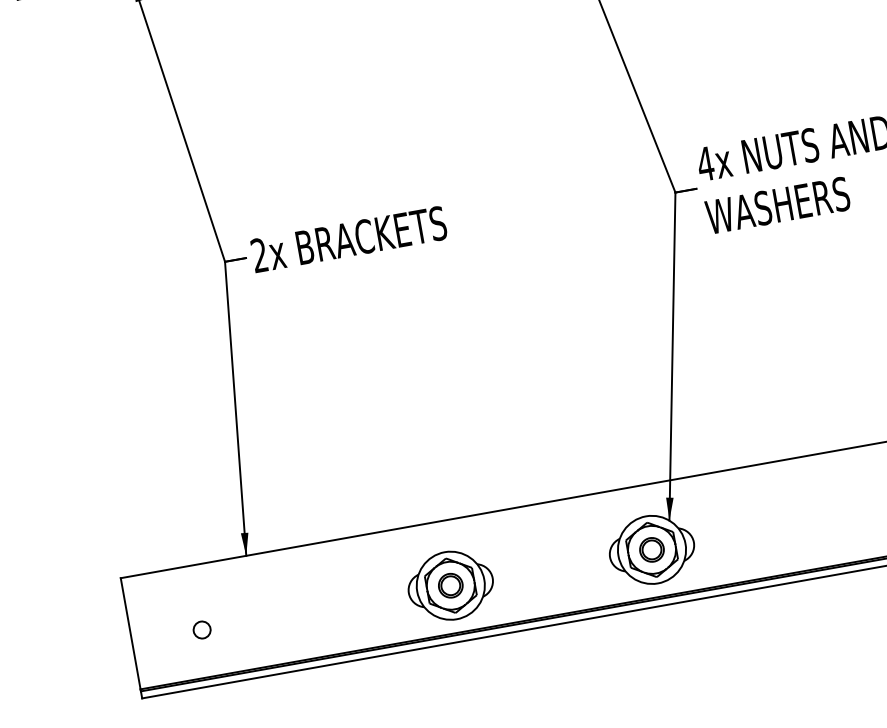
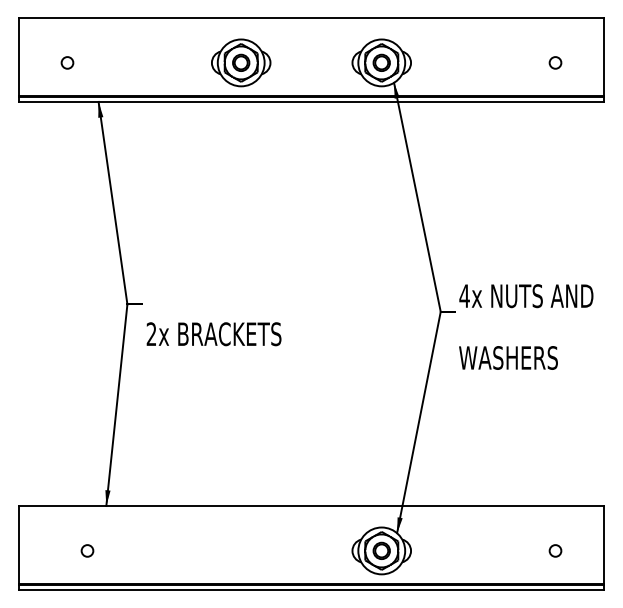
text: (777, 204) -> (508, 357), moved
text: (348, 240) -> (213, 334), moved
part: (451, 585) -> (241, 550), removed
circle: (202, 629) -> (87, 550), moved

